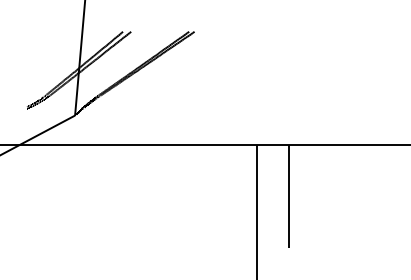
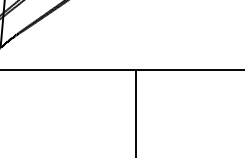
line: (288, 196) -> (159, 108), removed

